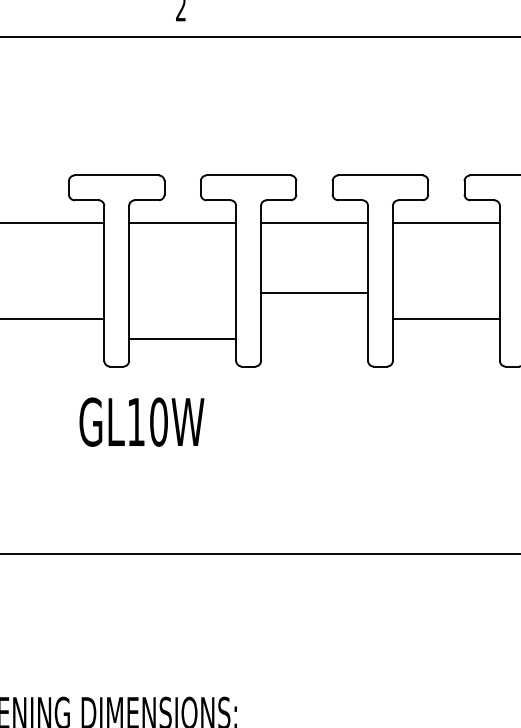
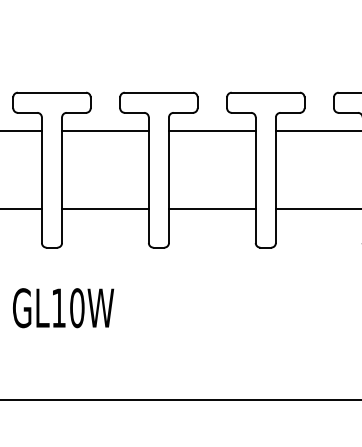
line: (314, 292) -> (212, 208), moved
line: (182, 338) -> (105, 208), moved
text: (141, 421) -> (63, 307), moved

